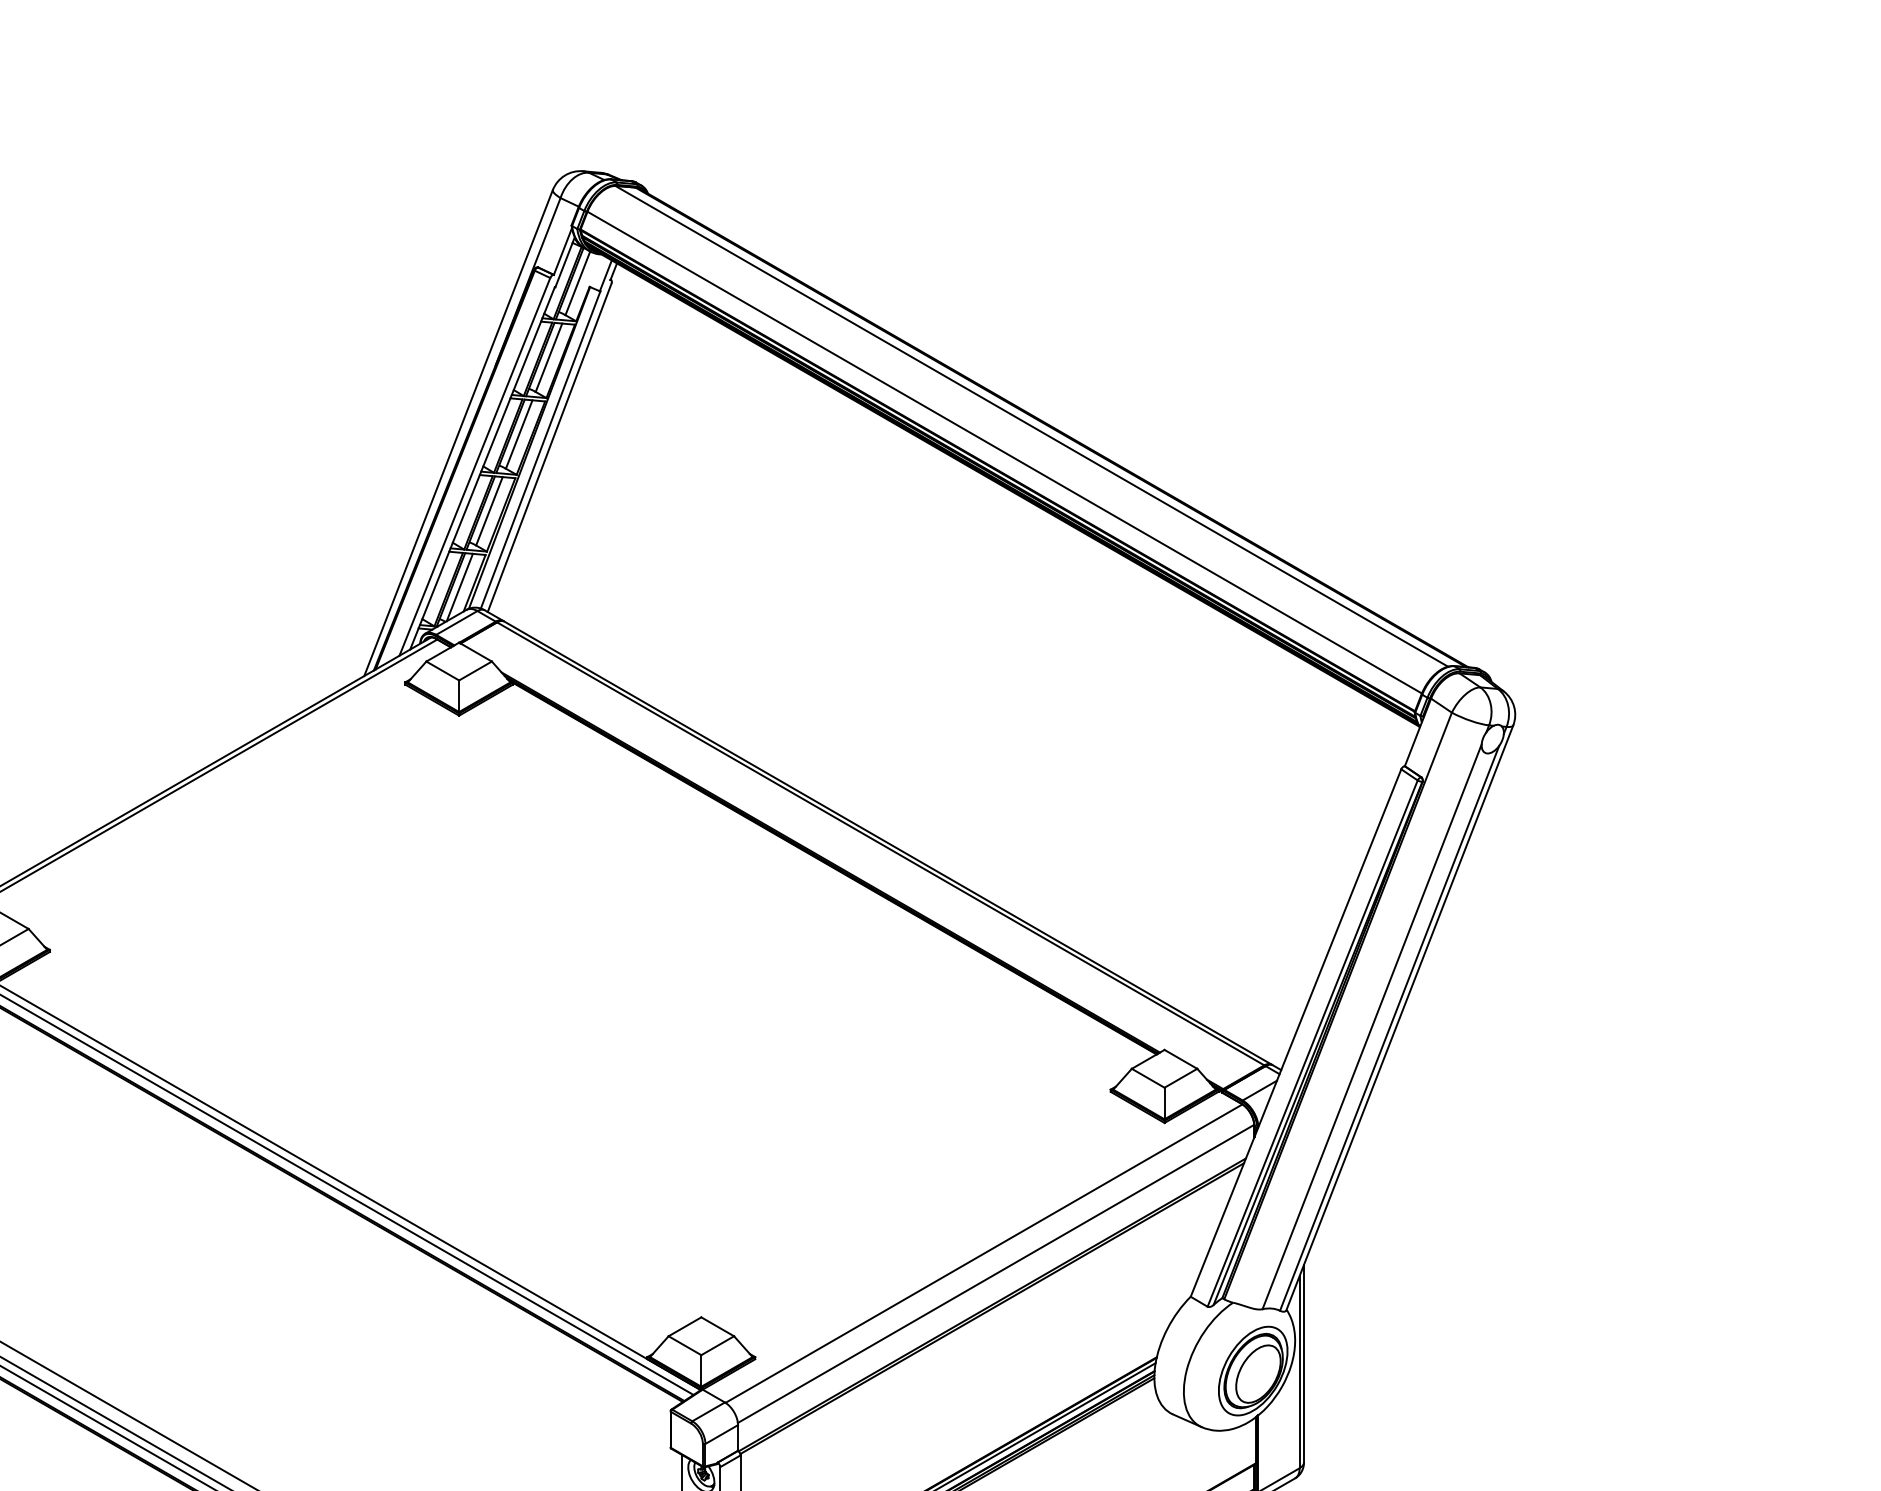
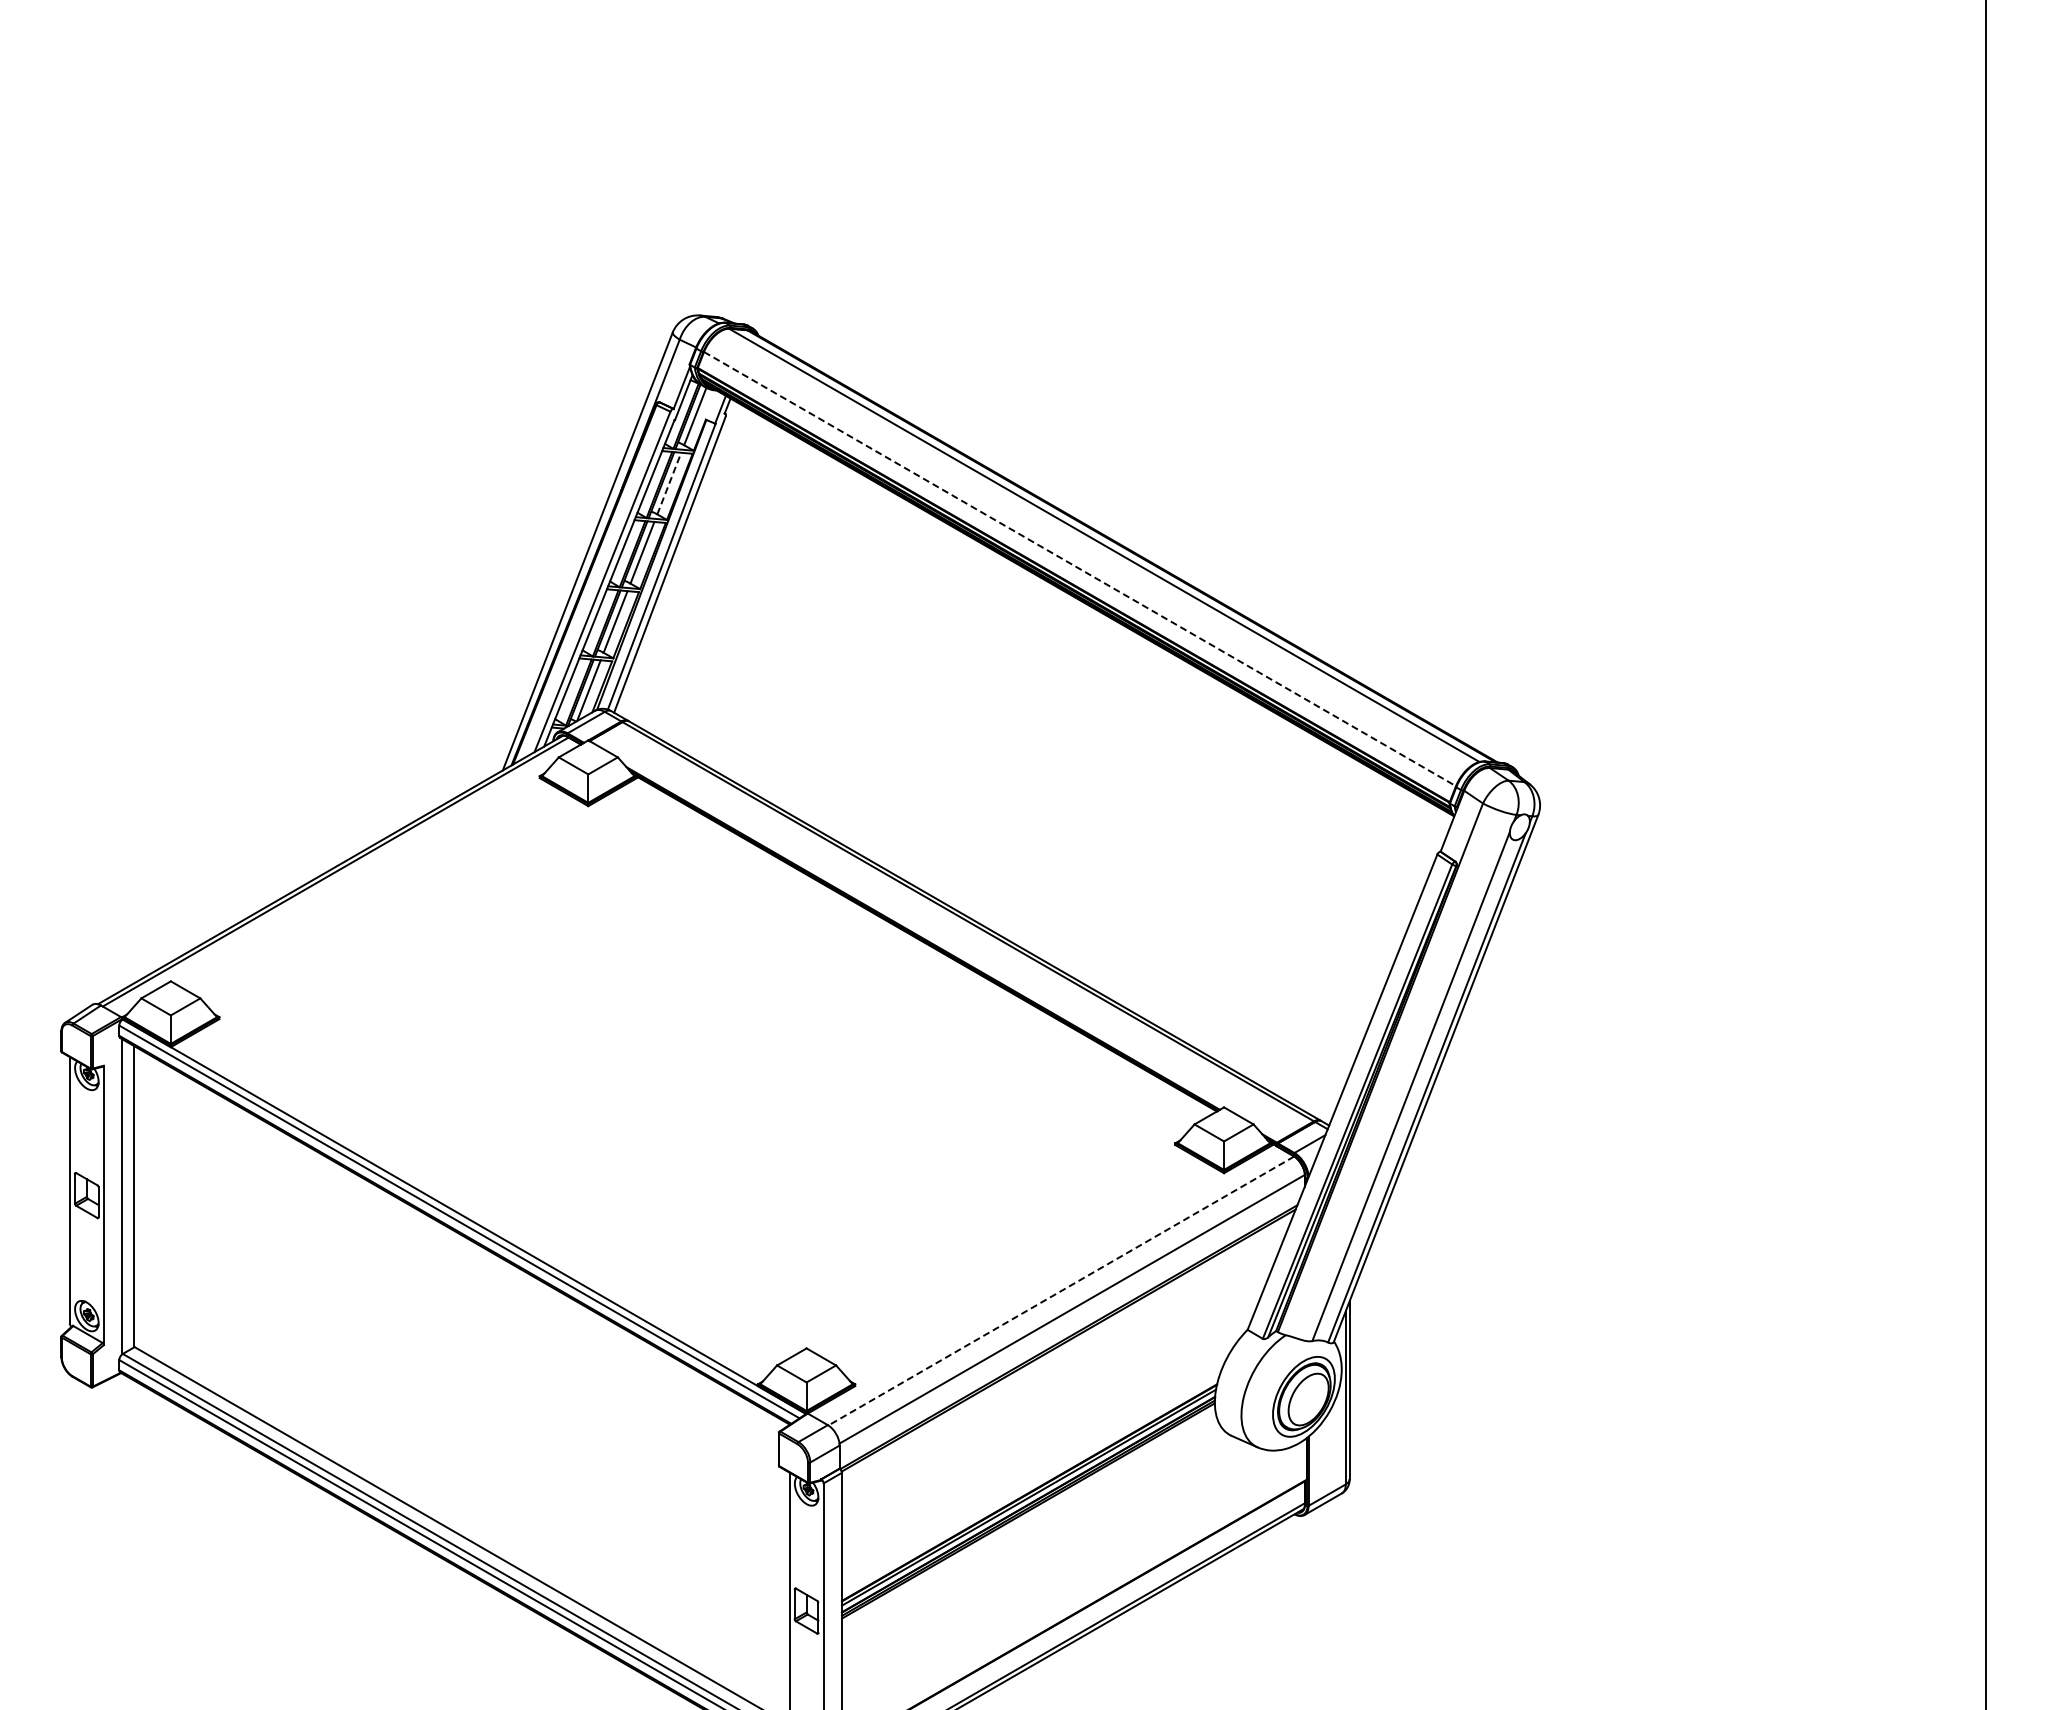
line: (549, 357) -> (669, 483), solid -> dashed
line: (1005, 453) -> (1080, 569), solid -> dashed
line: (984, 1254) -> (1061, 1291), solid -> dashed

